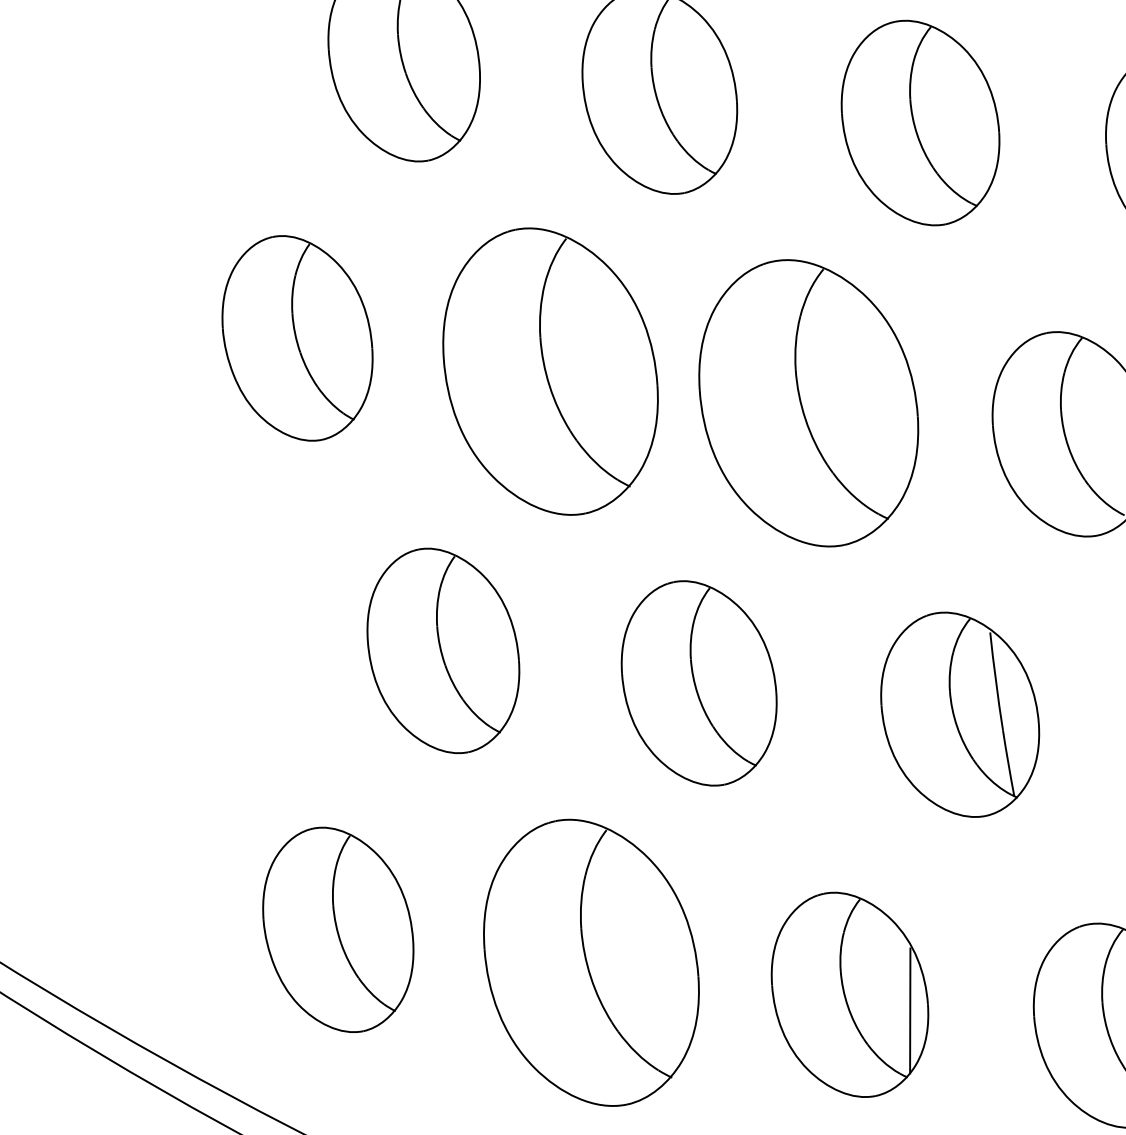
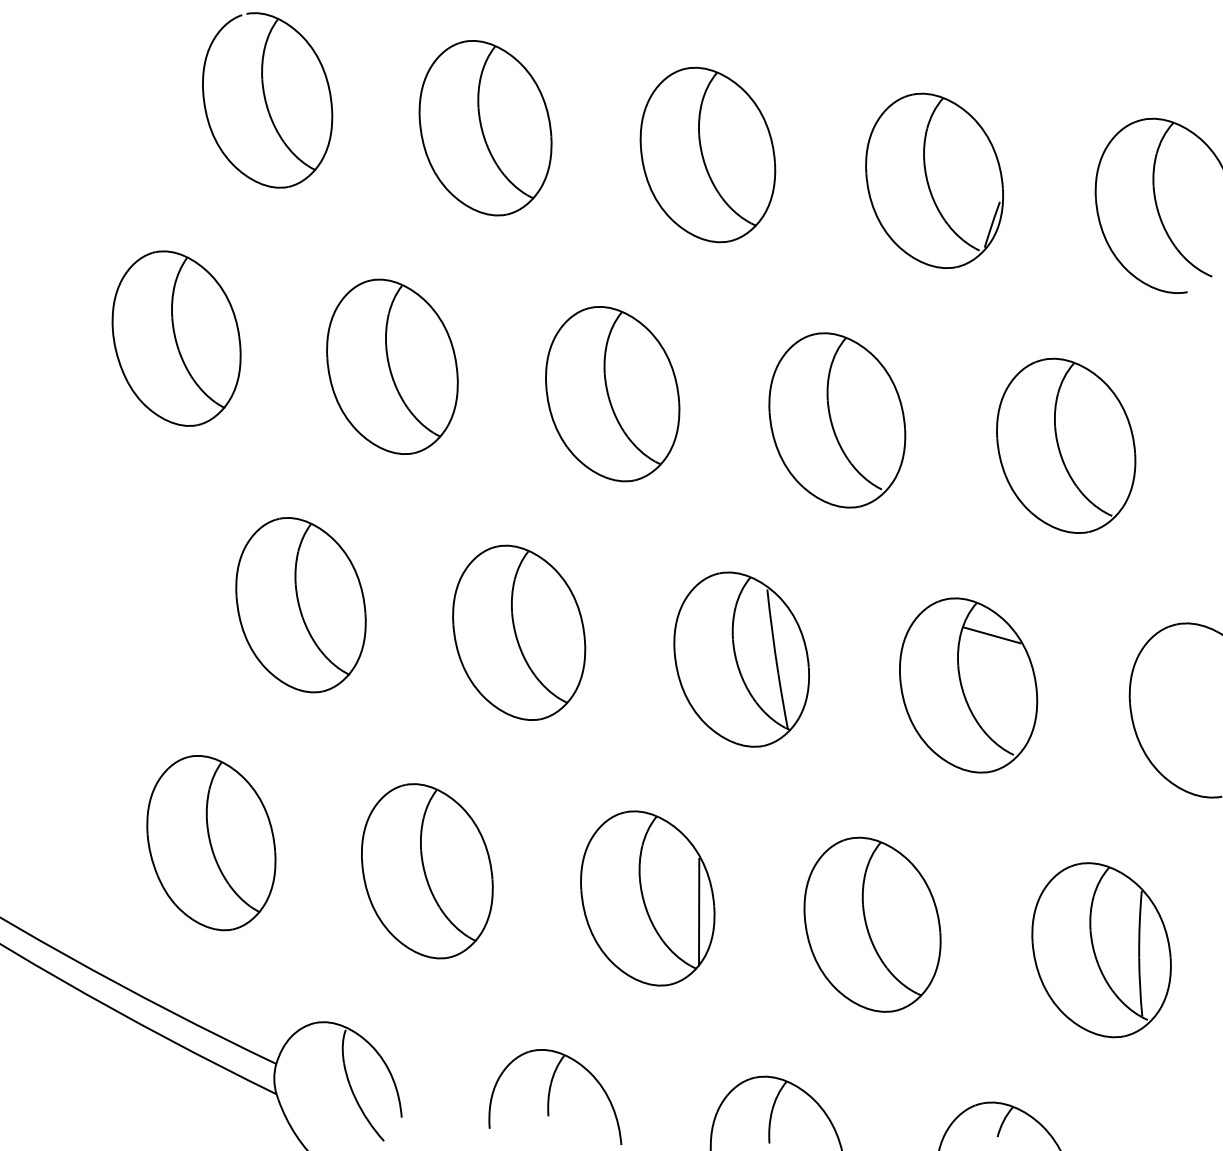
part: (550, 371) -> (392, 366), size x0.71
part: (808, 403) -> (612, 394), size x0.71
part: (591, 963) -> (427, 871), size x0.71

